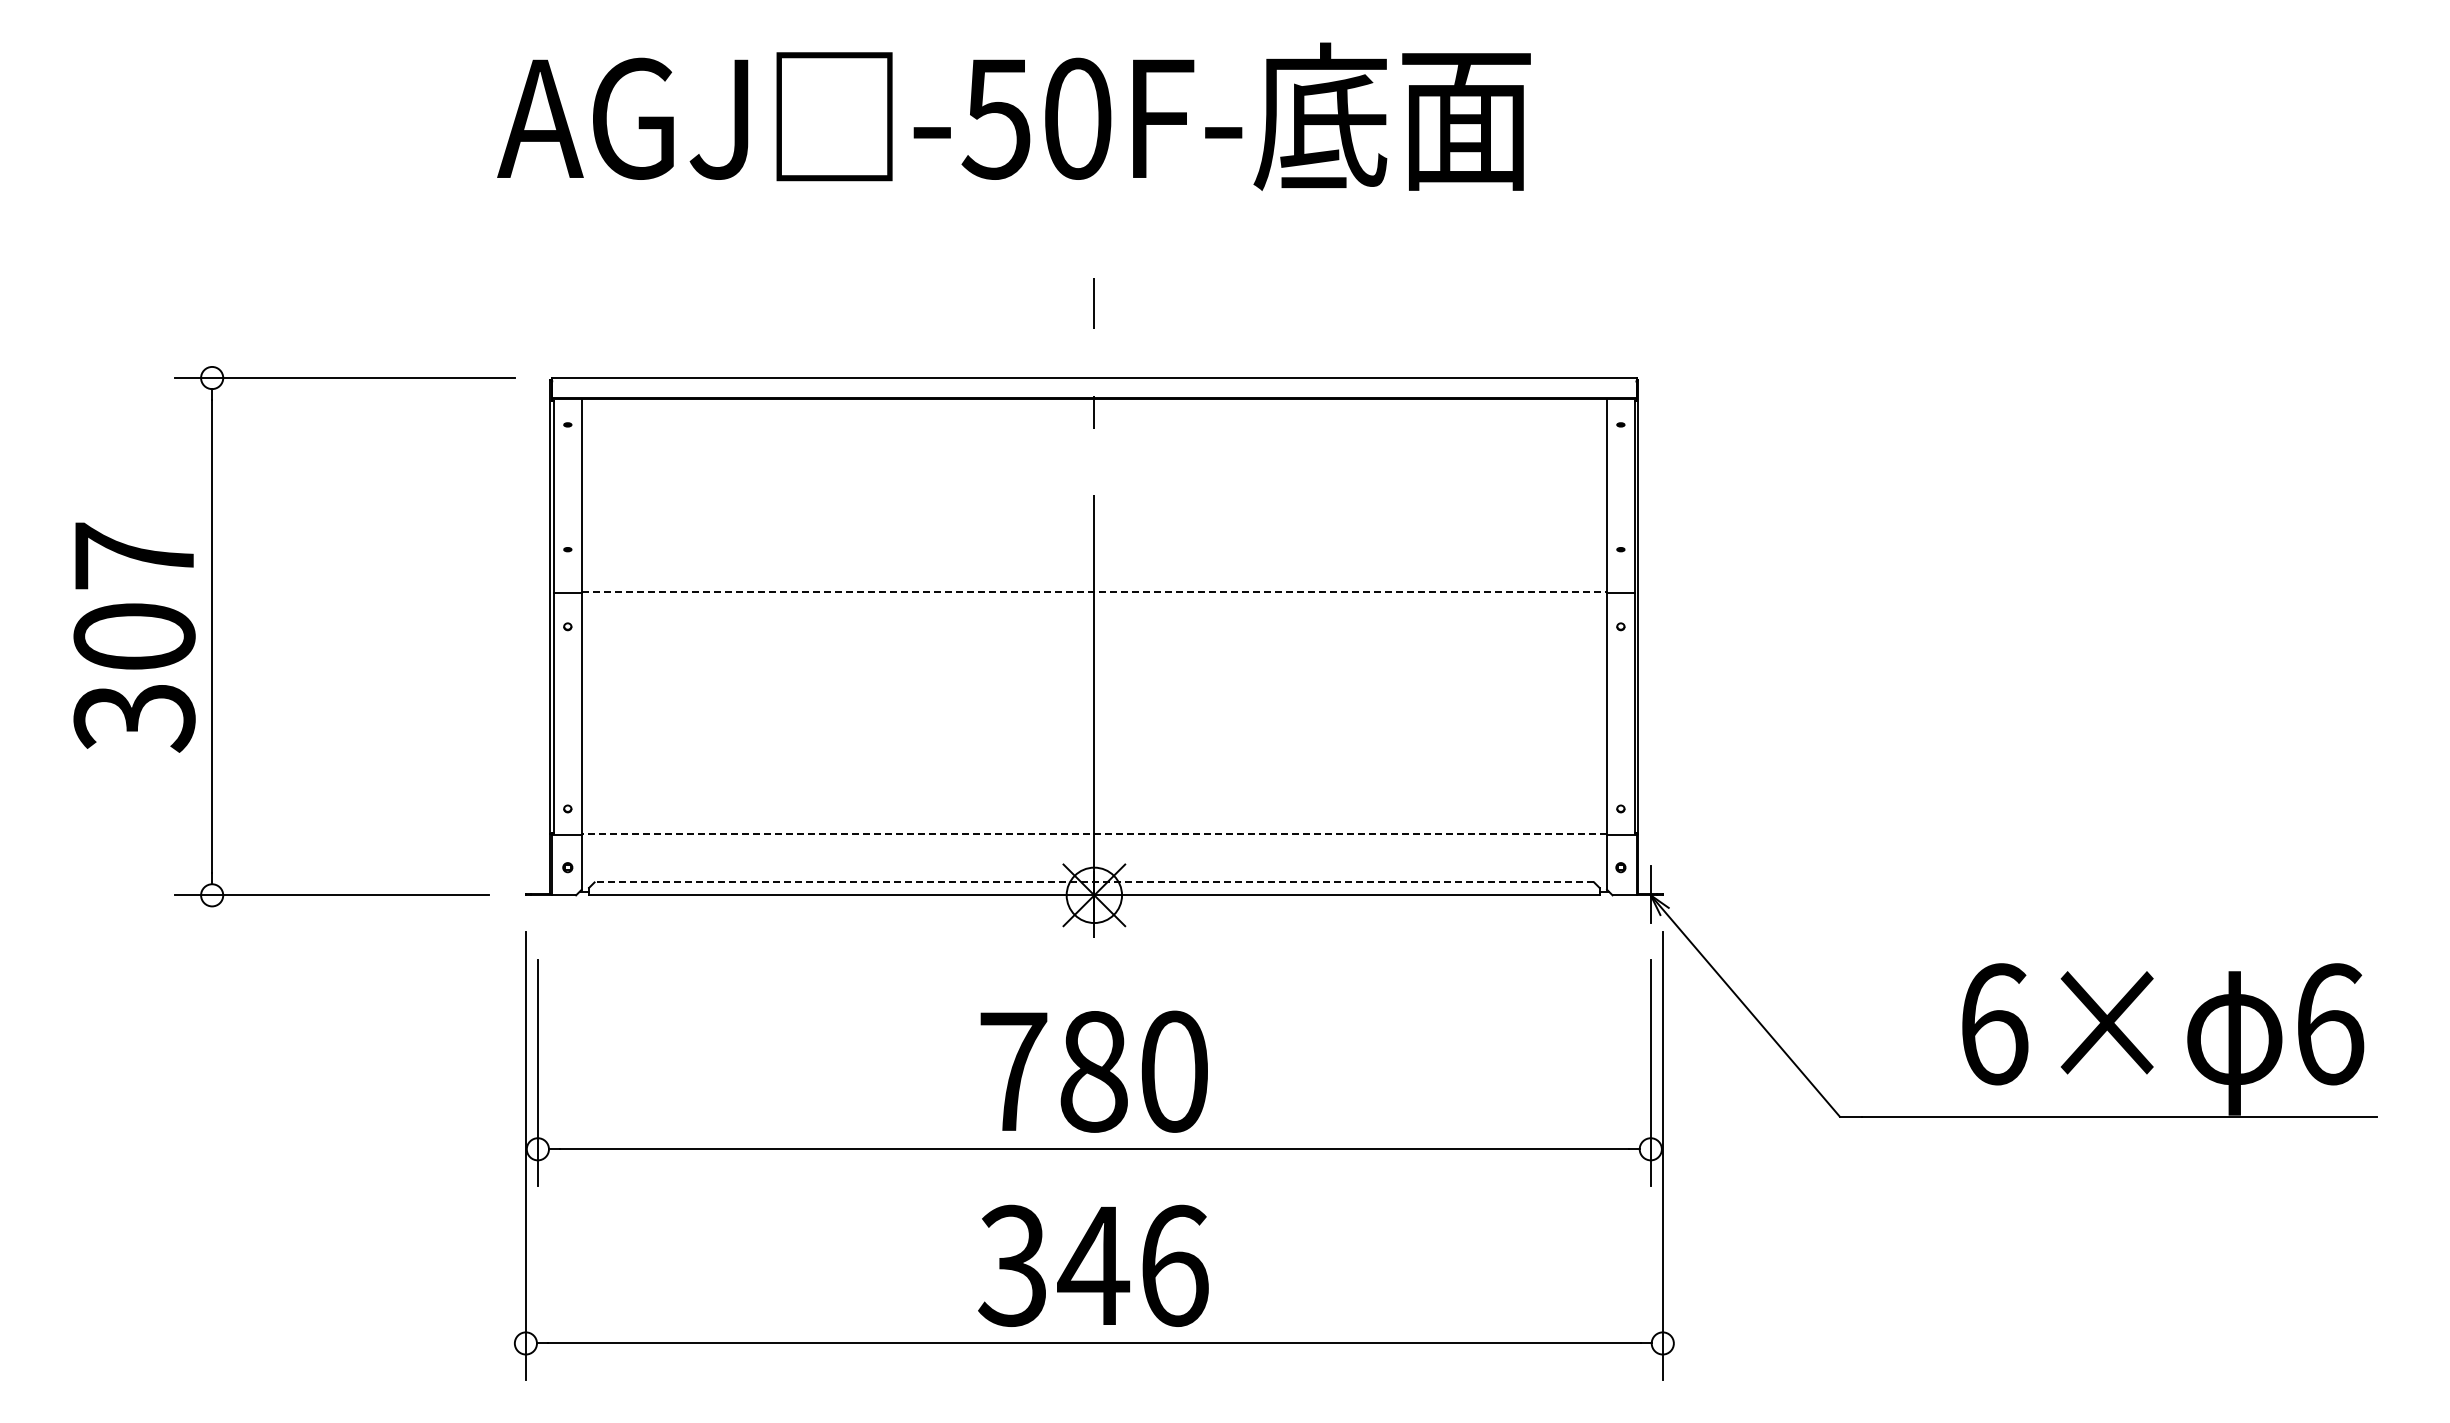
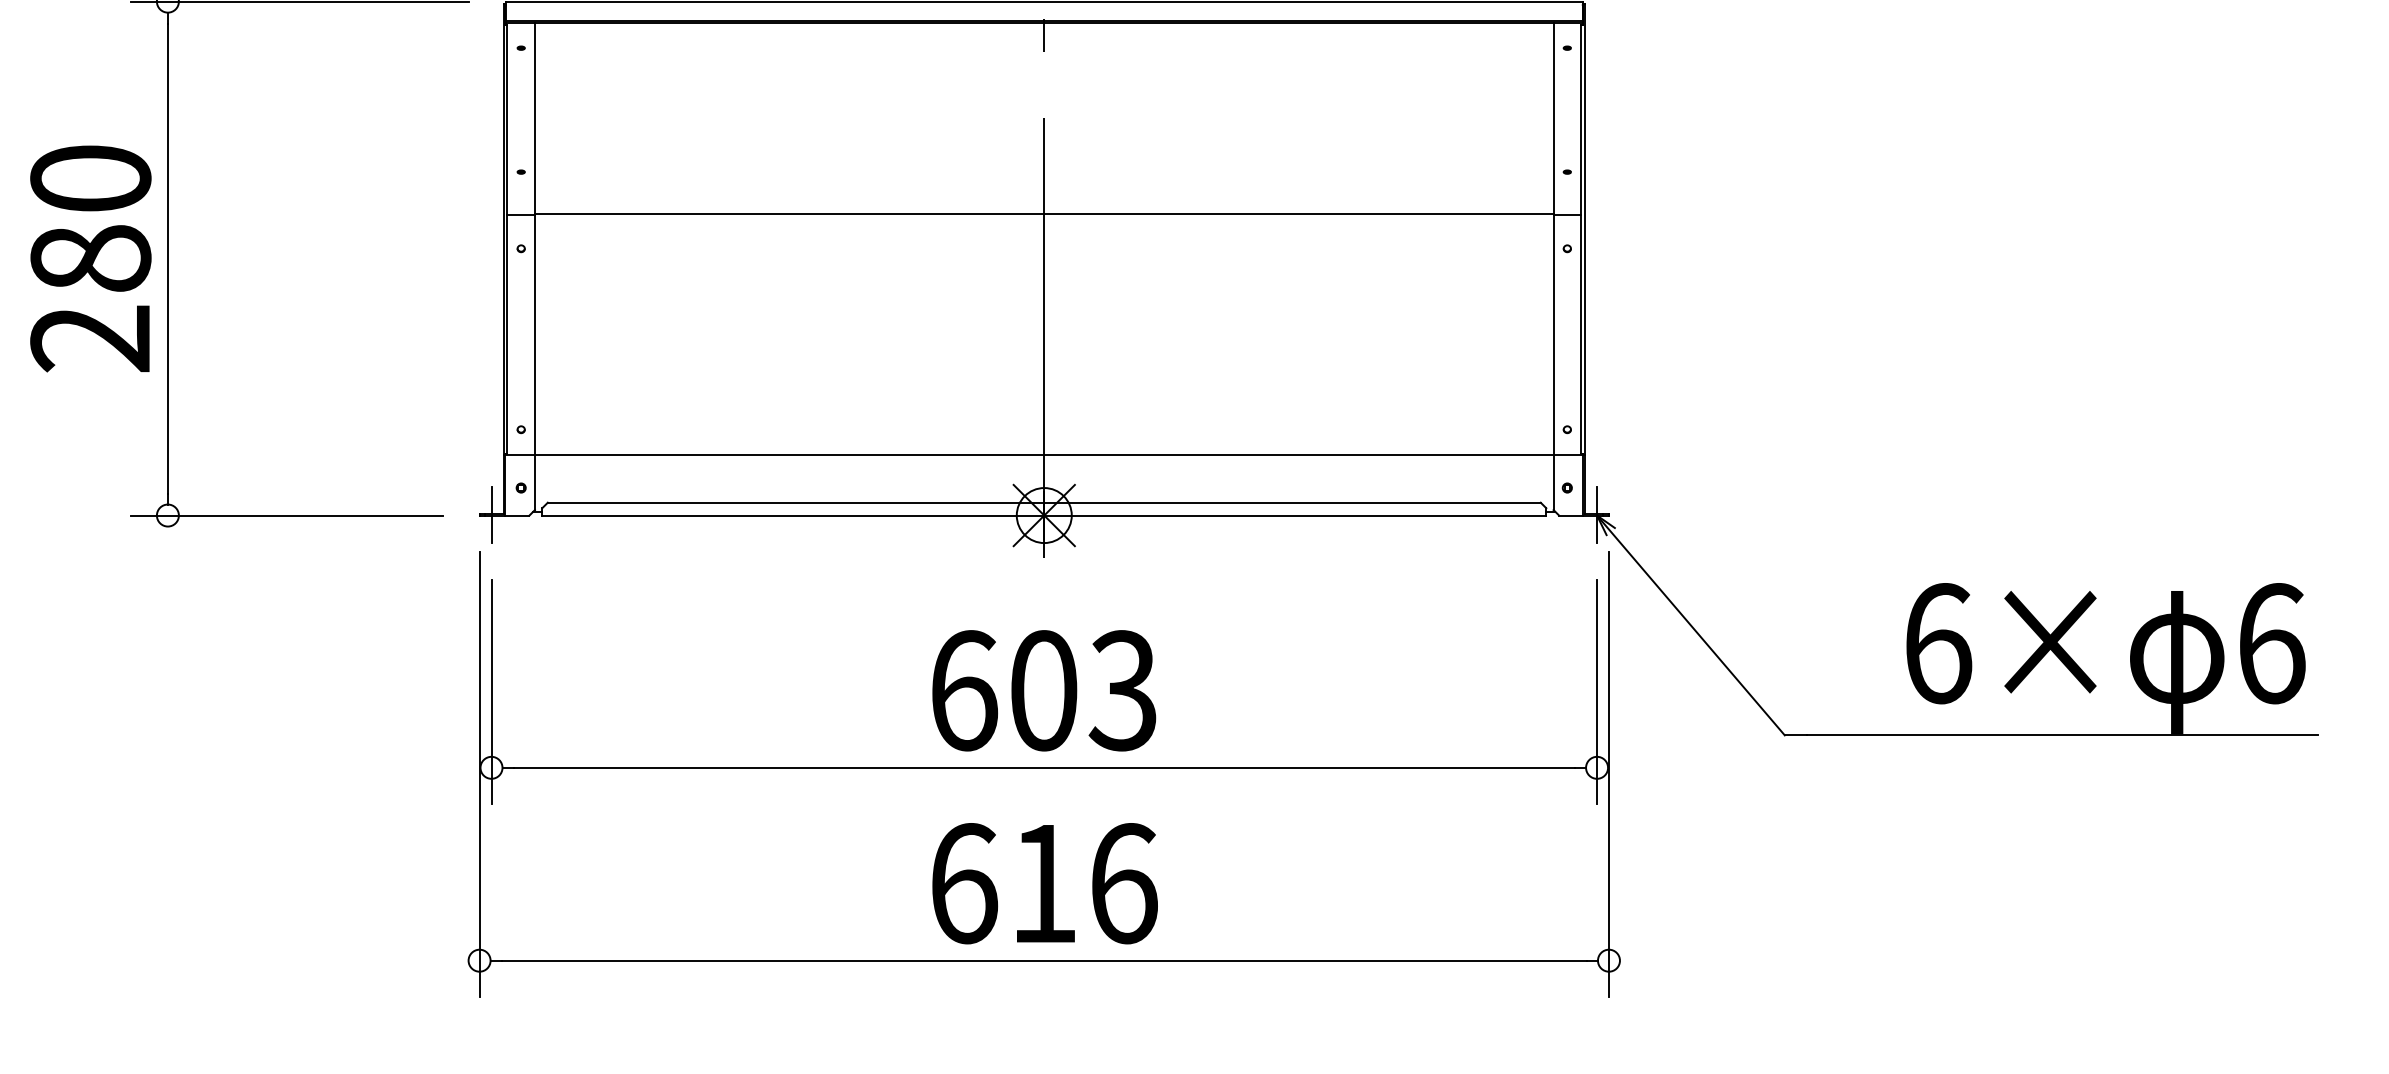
line: (1094, 591) -> (1044, 213), dashed -> solid
text: (134, 637) -> (90, 259), 307 -> 280
line: (1094, 834) -> (1044, 455), dashed -> solid
line: (1094, 882) -> (1044, 502), dashed -> solid
line: (537, 894) -> (491, 514), added
text: (1093, 1071) -> (1043, 690), 780 -> 603
text: (1054, 1265) -> (1004, 883), 346 -> 616

